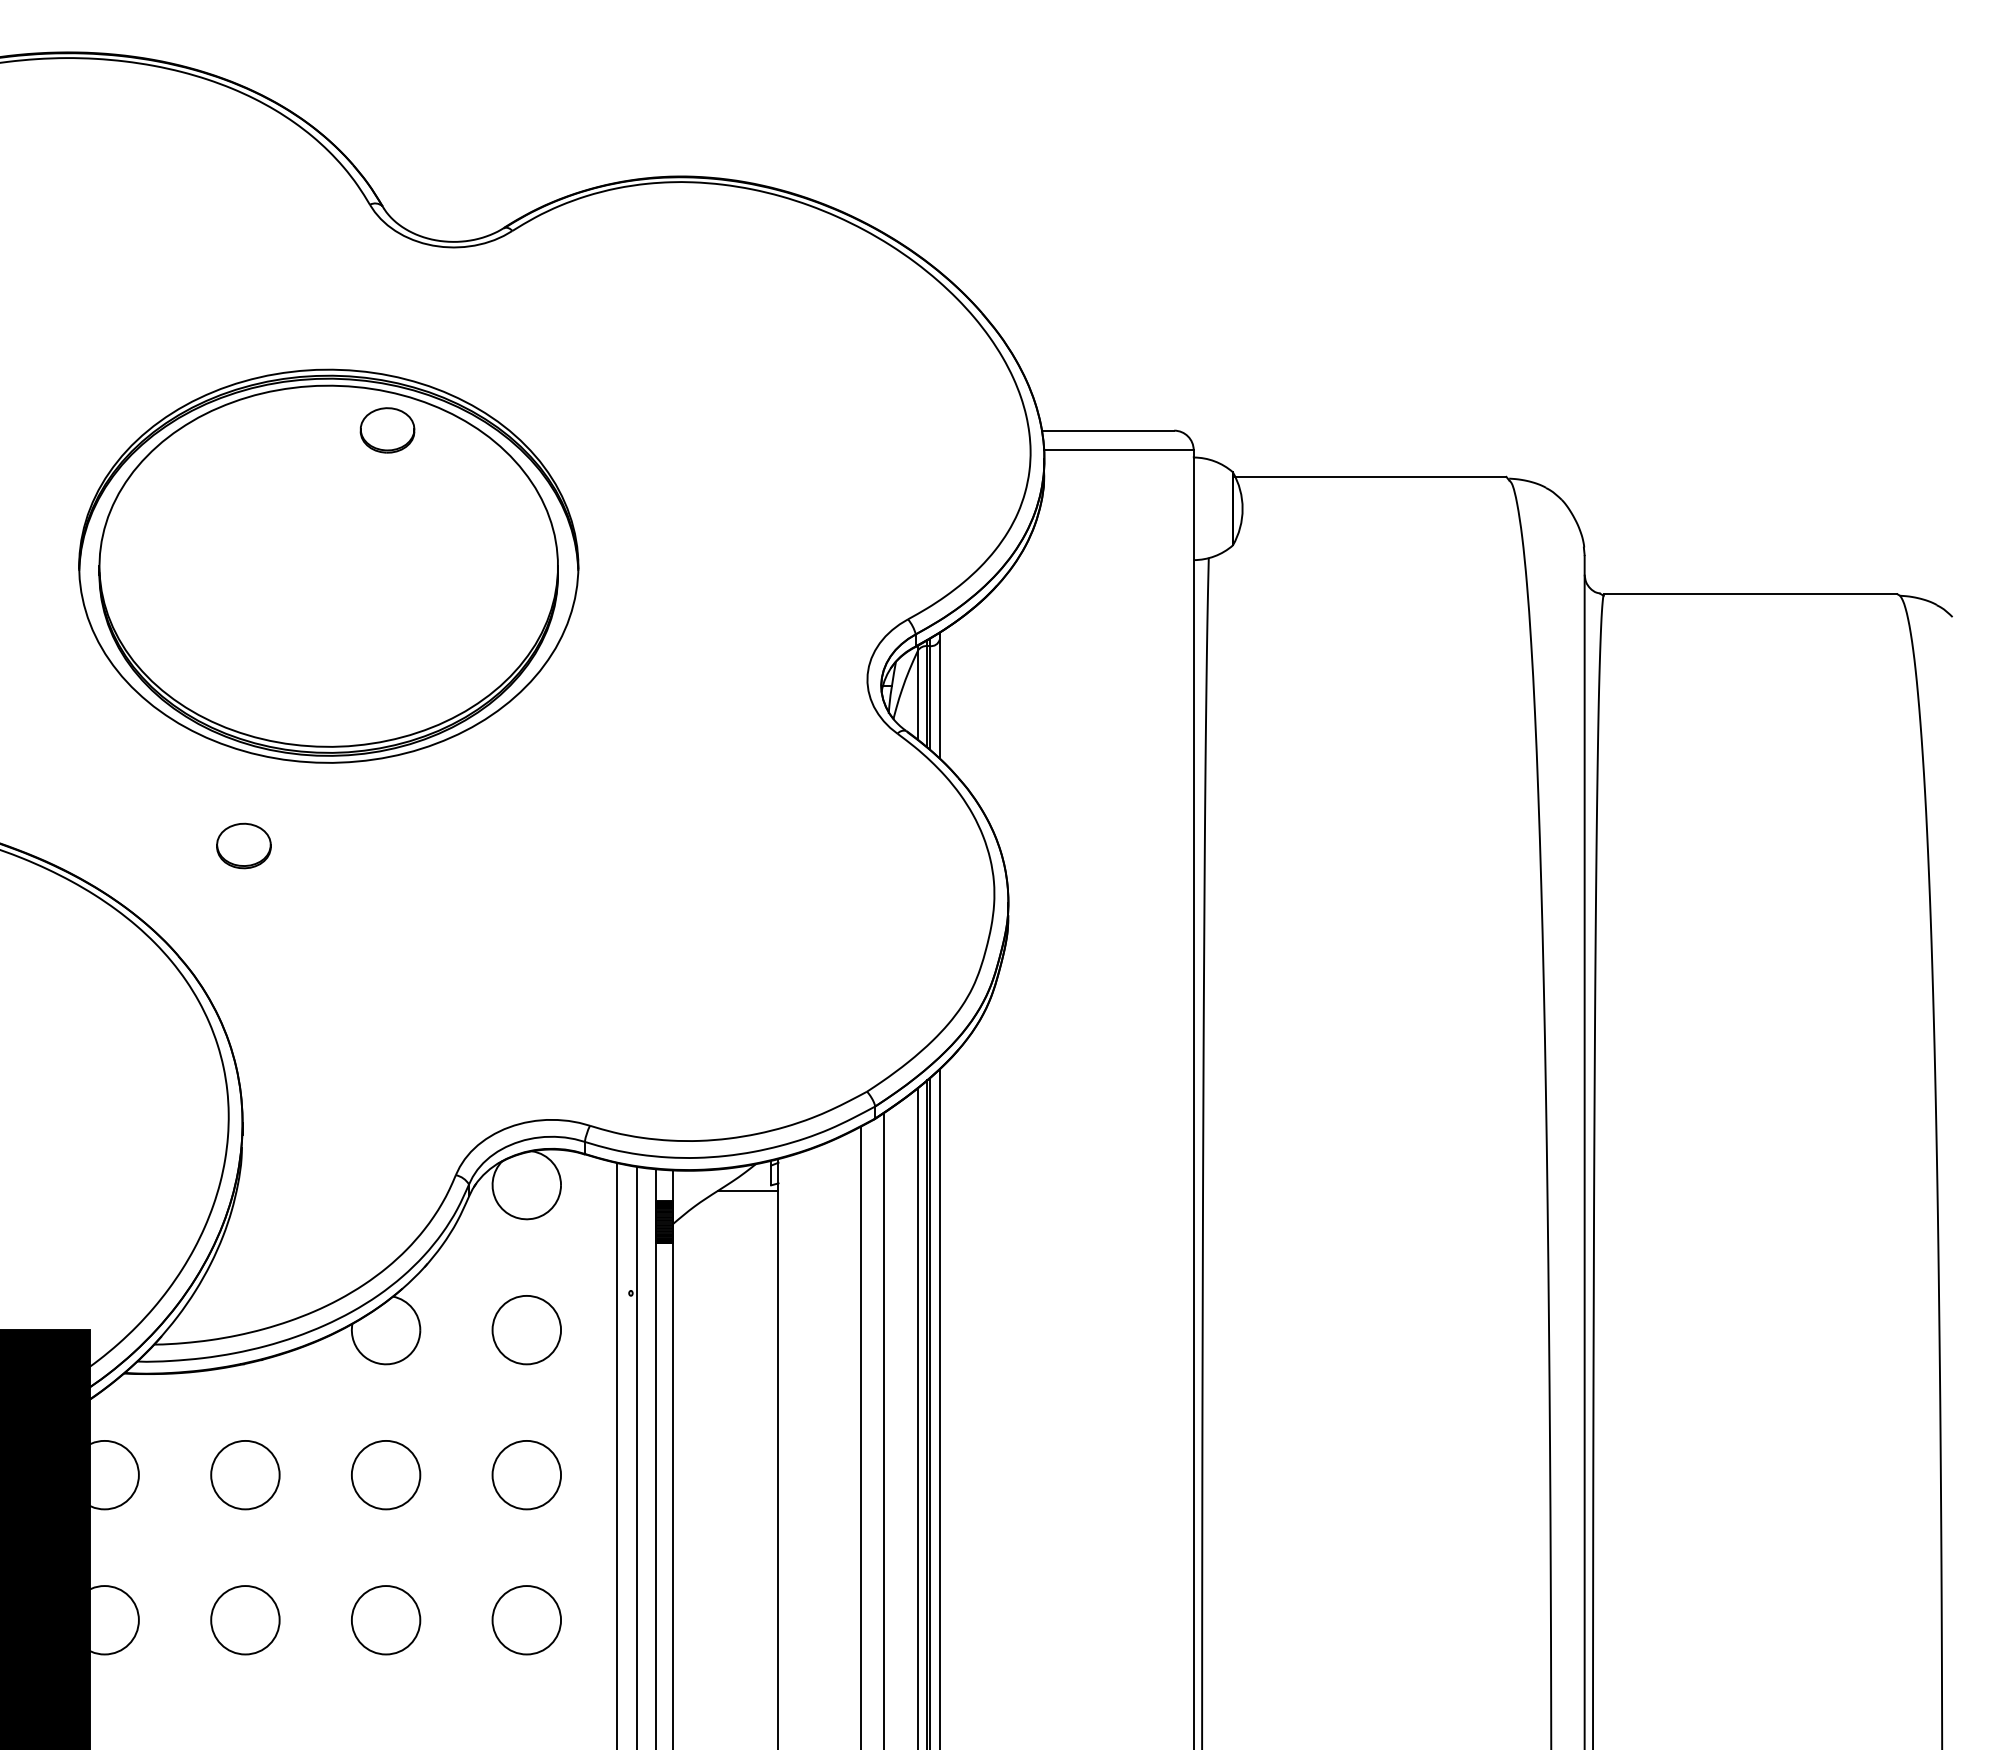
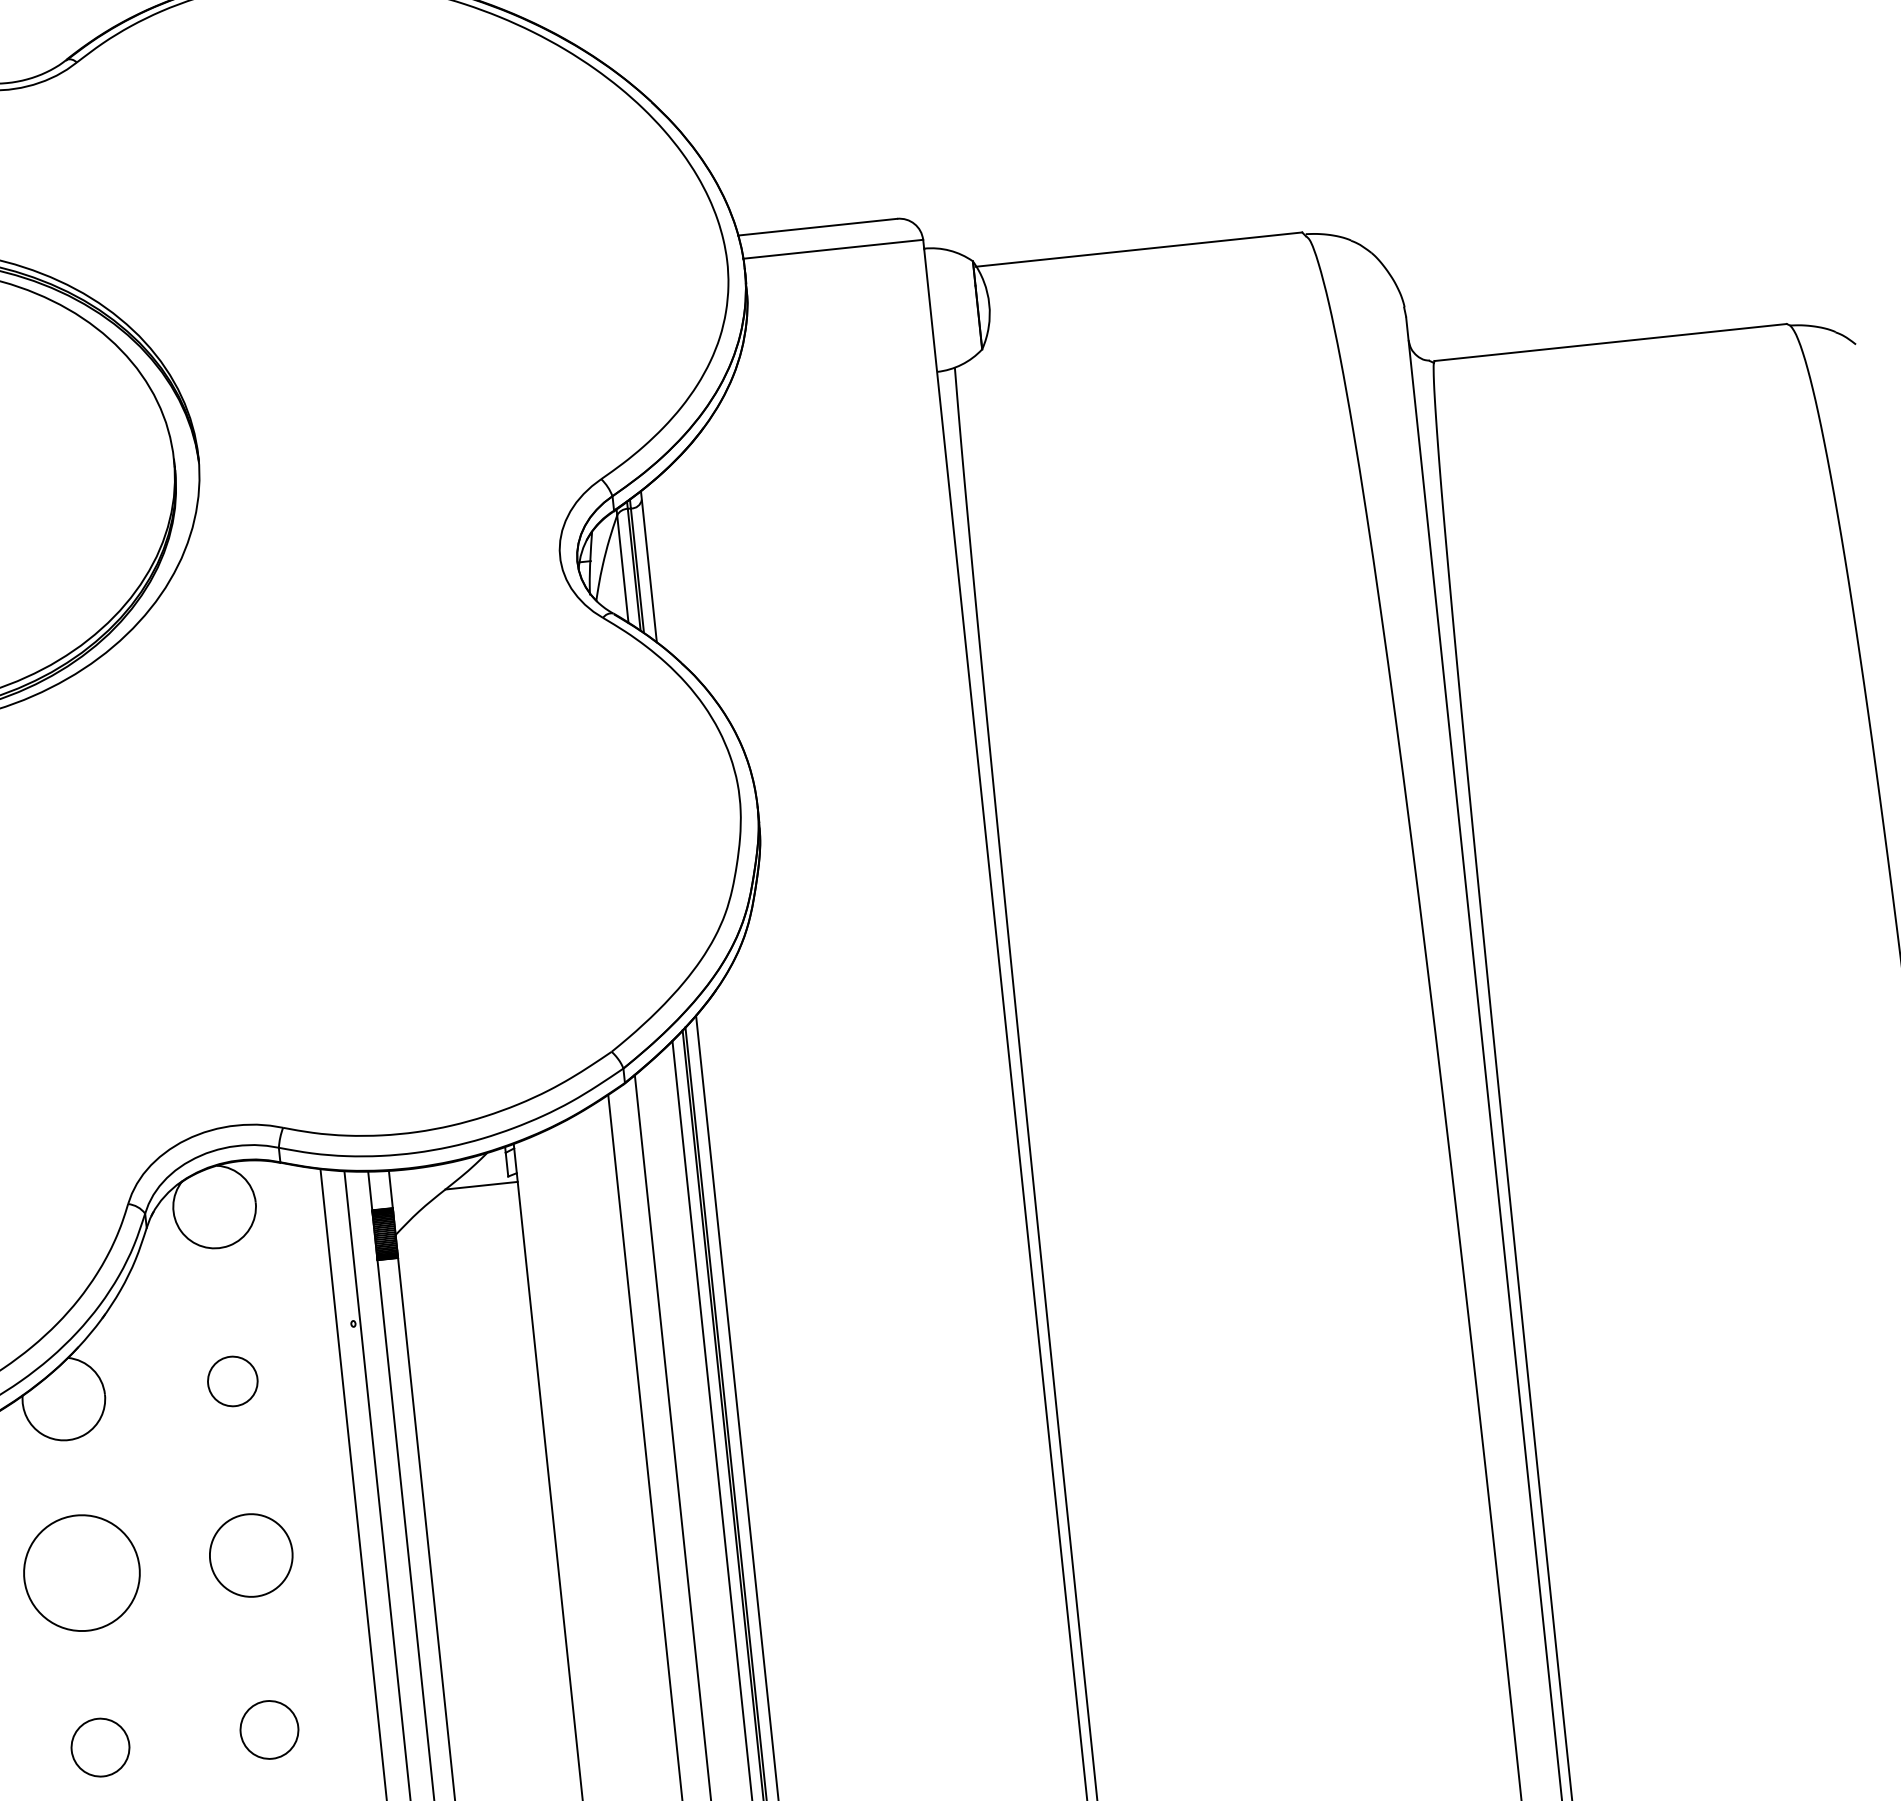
circle: (526, 1330) -> (232, 1381), size x0.6
circle: (386, 1475) -> (82, 1573), size x1.4
circle: (385, 1620) -> (99, 1748), size x0.7
circle: (526, 1620) -> (269, 1730), size x0.7

